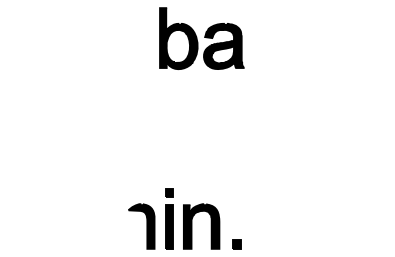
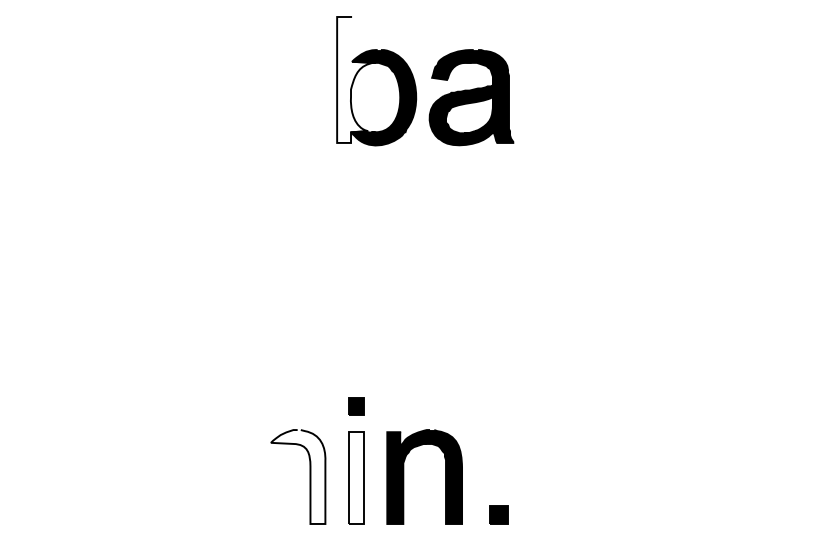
fill: (169, 37) -> (357, 78), removed
fill: (141, 226) -> (298, 476), removed
fill: (168, 226) -> (354, 476), removed

